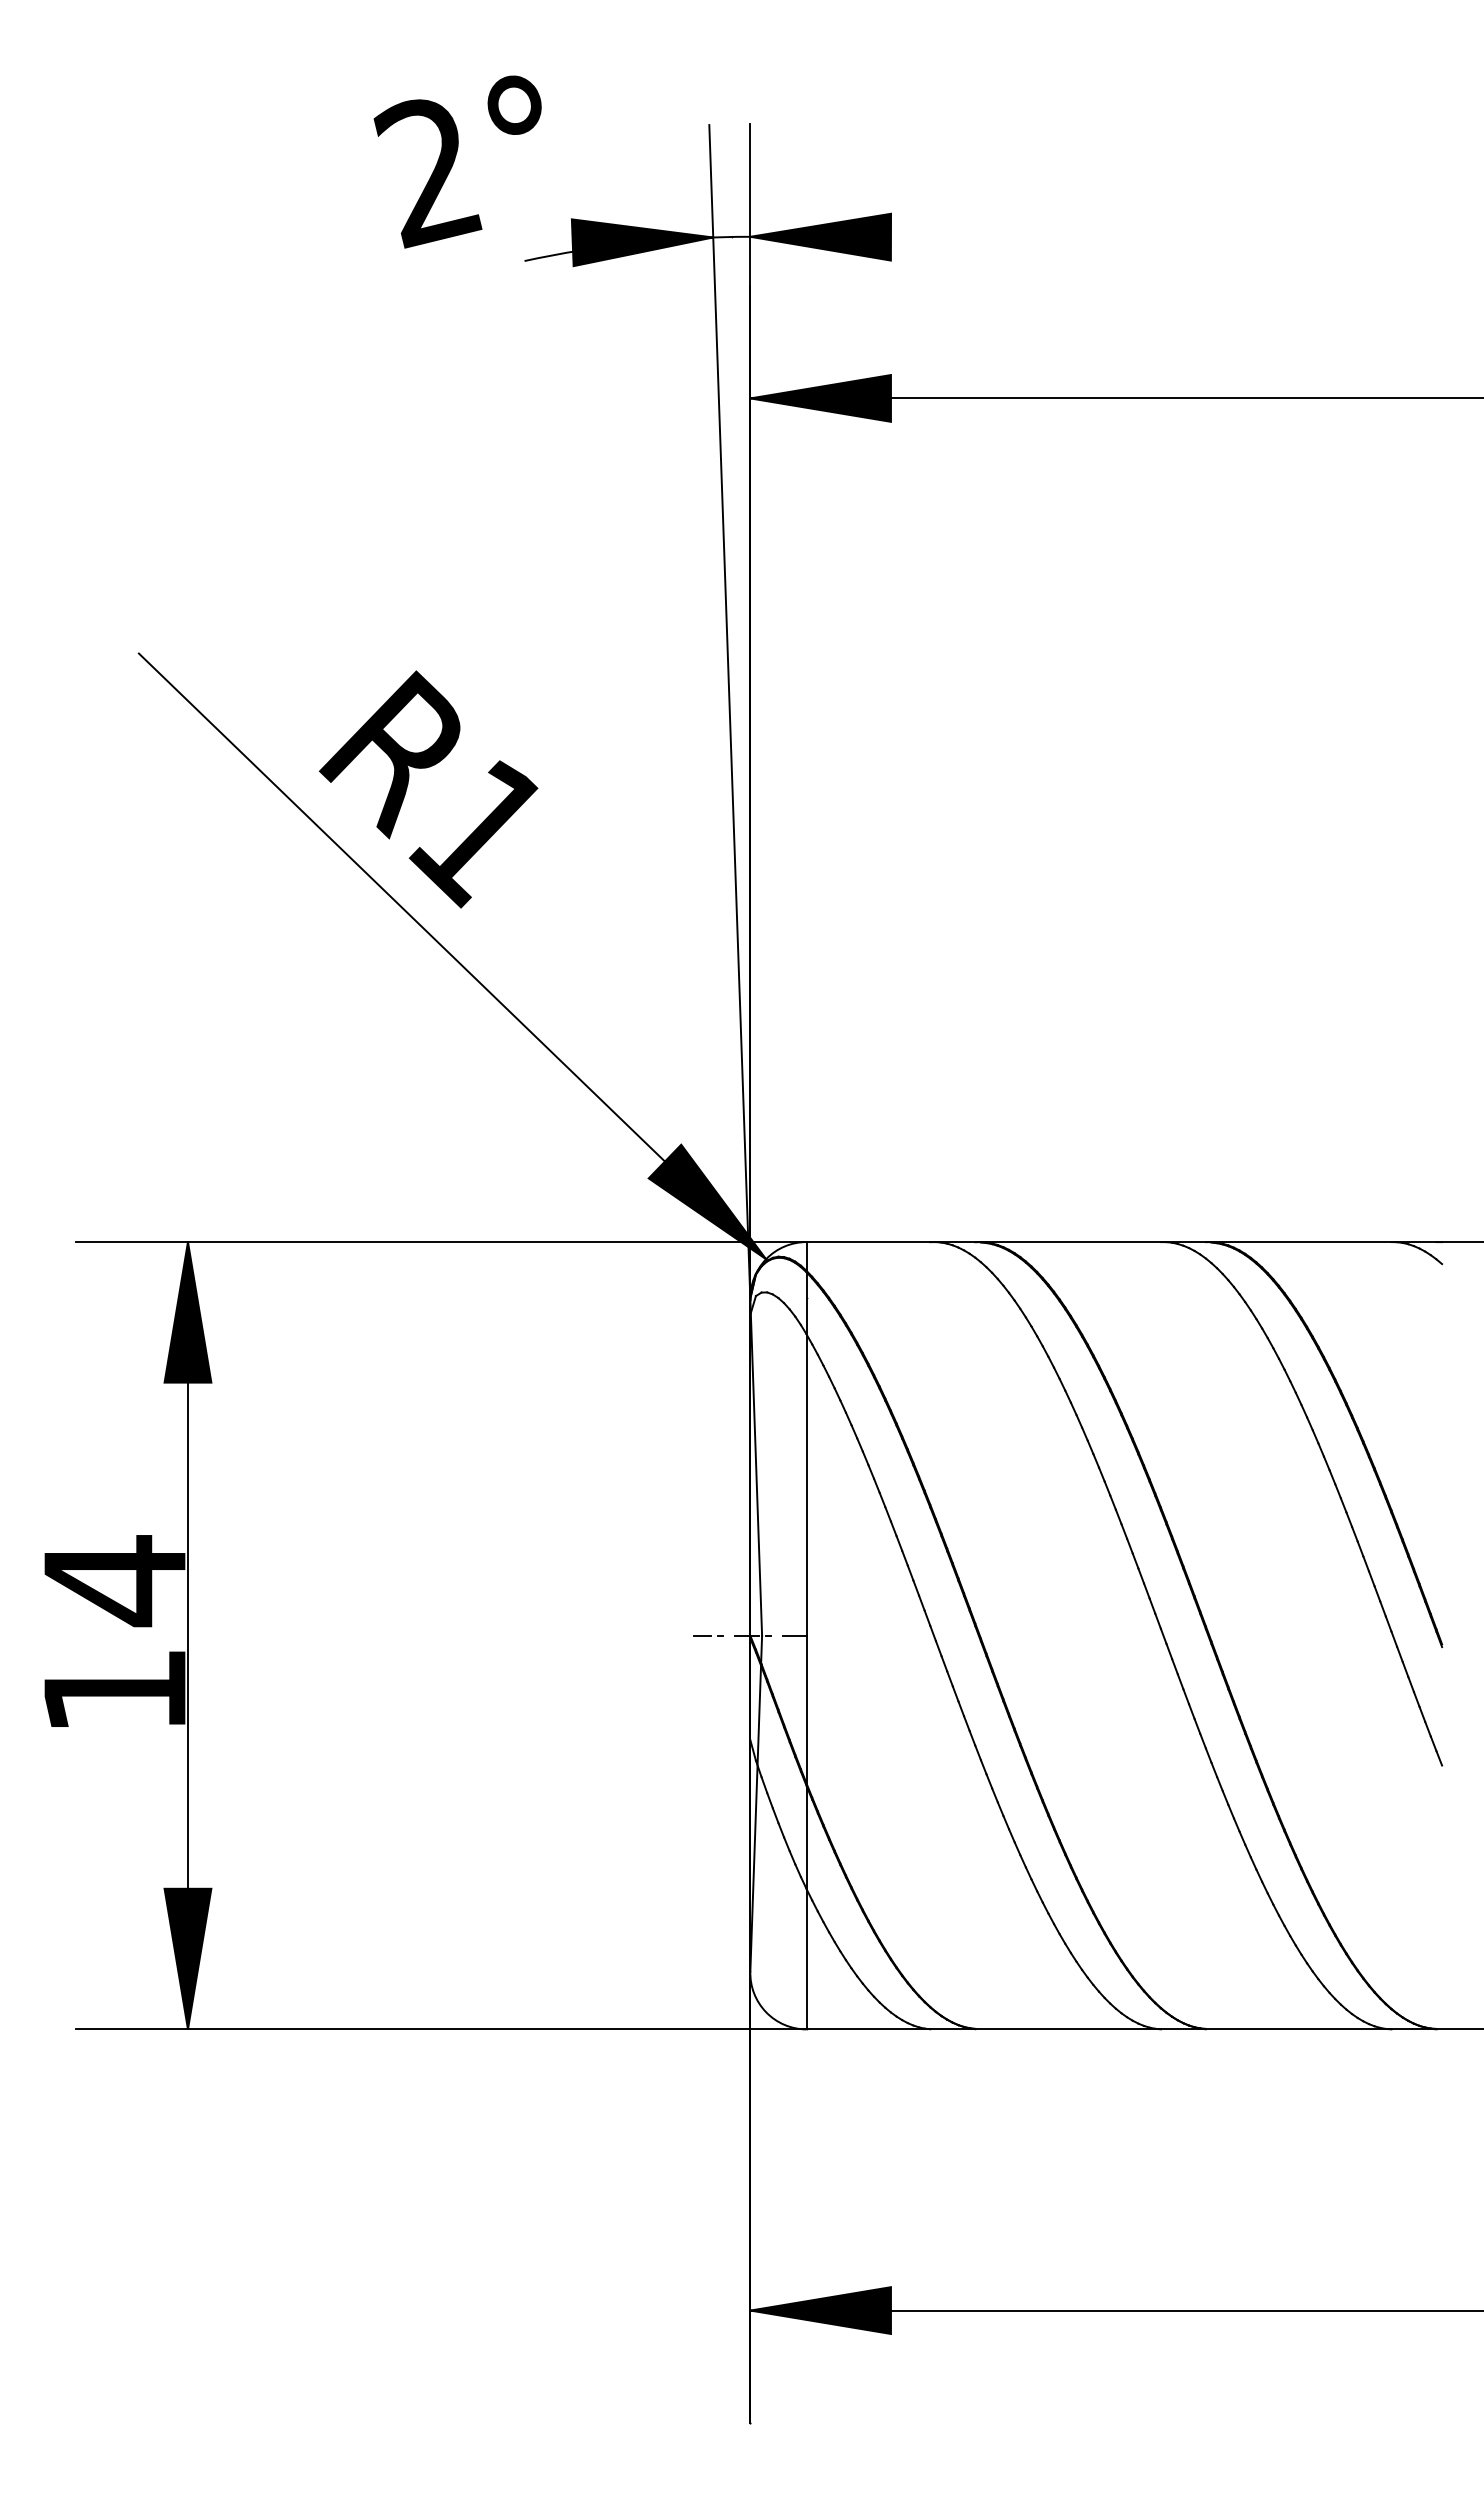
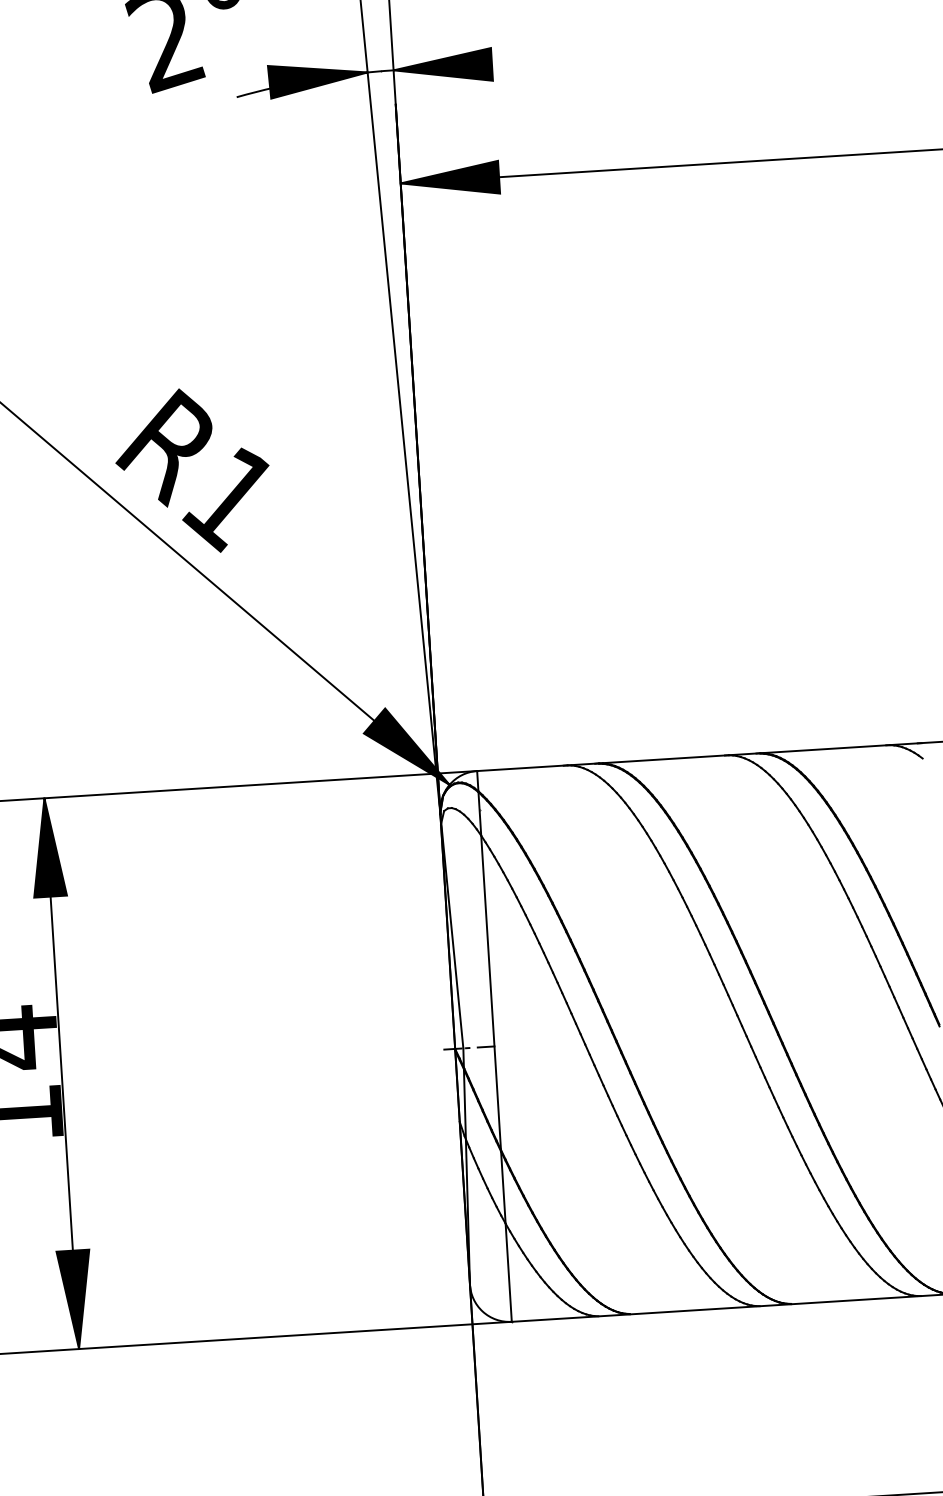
line: (708, 1635) -> (425, 1050), removed

